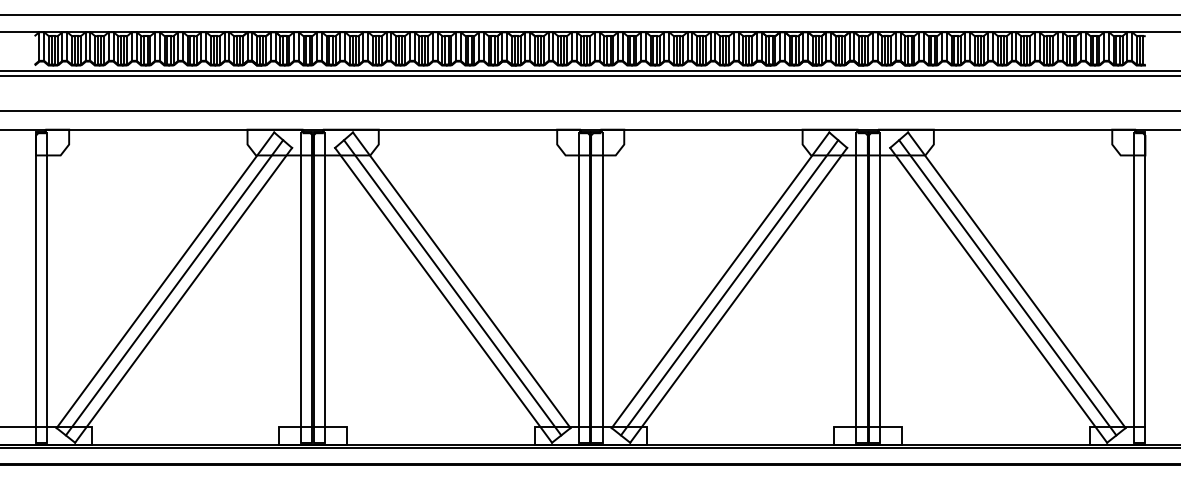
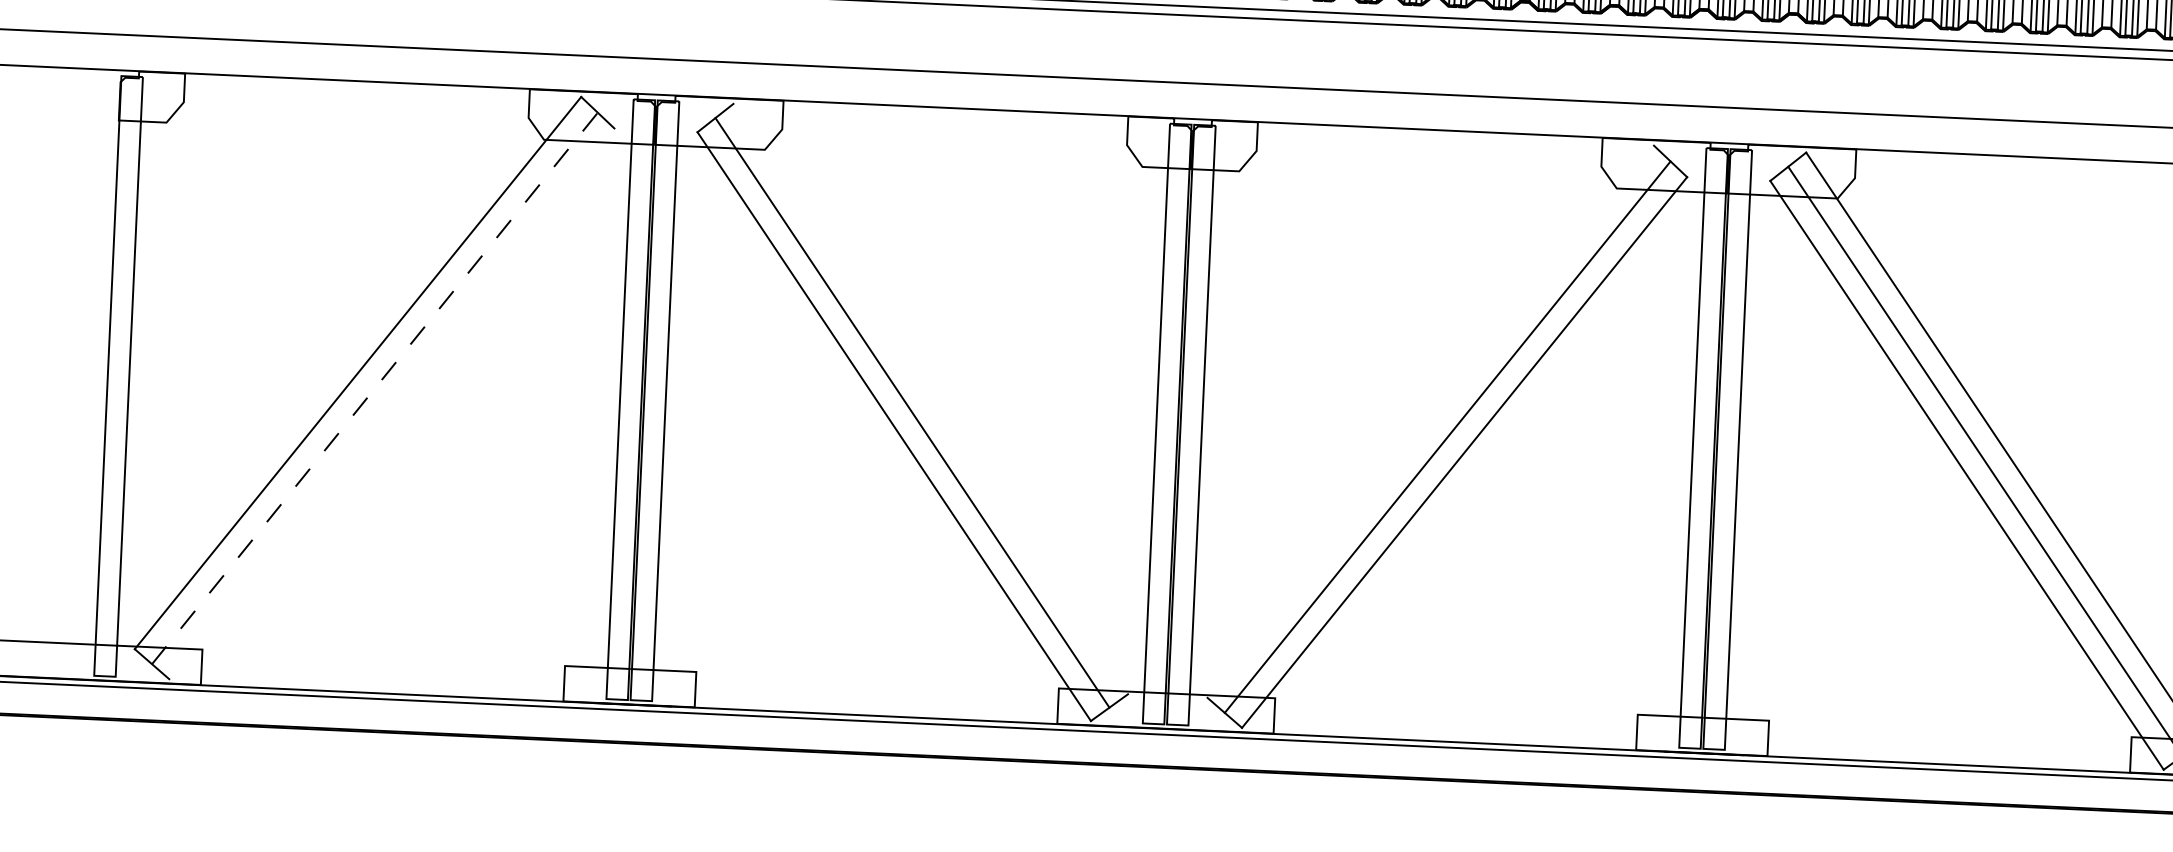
line: (461, 280) -> (930, 399), removed
line: (720, 280) -> (1430, 422), removed
line: (174, 287) -> (374, 387), solid -> dashed
line: (183, 294) -> (391, 402), removed

